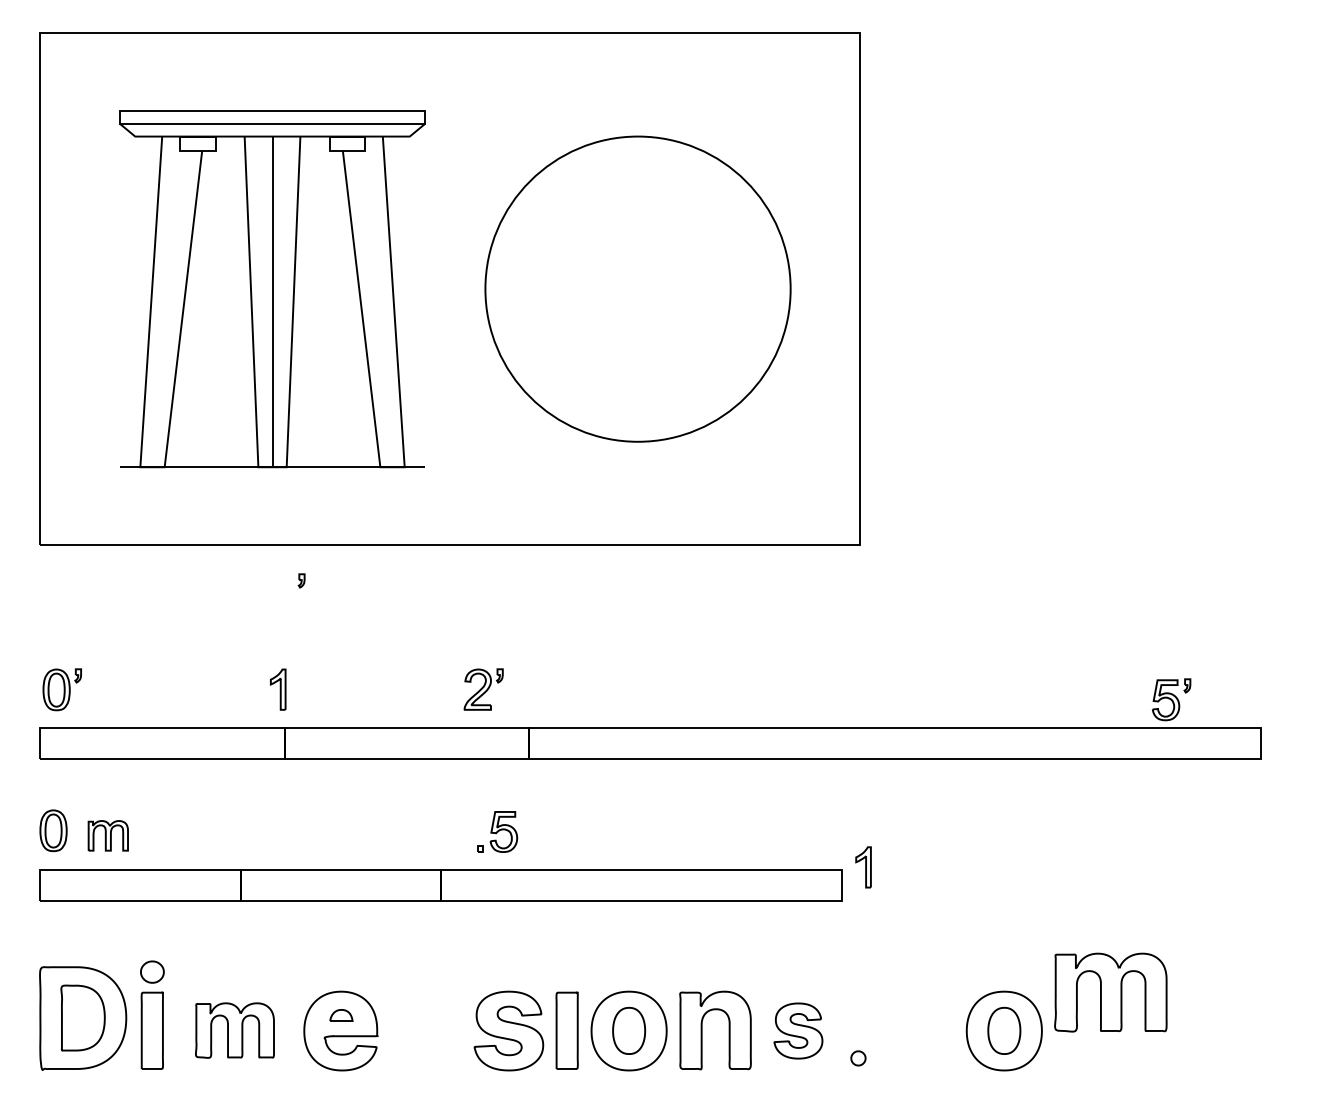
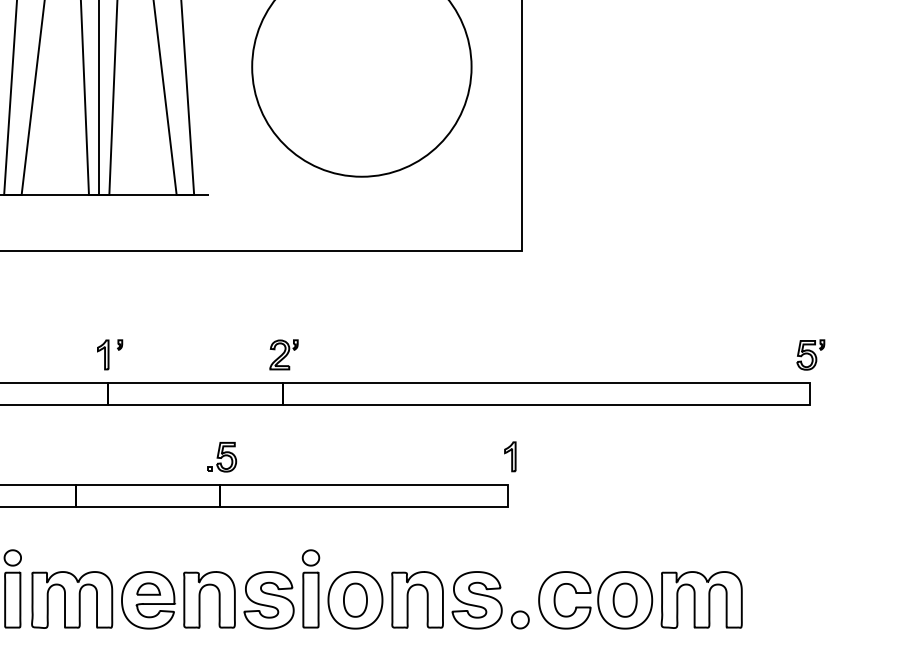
part: (301, 580) -> (119, 344), moved
part: (483, 689) -> (283, 354), moved
part: (1171, 699) -> (810, 354), moved
part: (497, 831) -> (222, 456), moved
part: (863, 867) -> (510, 456), moved
part: (566, 971) -> (310, 557), added
part: (1110, 992) -> (701, 599), moved
part: (341, 1015) -> (148, 589), size x1.43
part: (907, 1028) -> (555, 598), added
part: (234, 1030) -> (71, 599), size x1.43
part: (413, 1030) -> (200, 599), added
part: (798, 1030) -> (477, 599), size x1.43
part: (858, 1058) -> (520, 620), size x1.67

